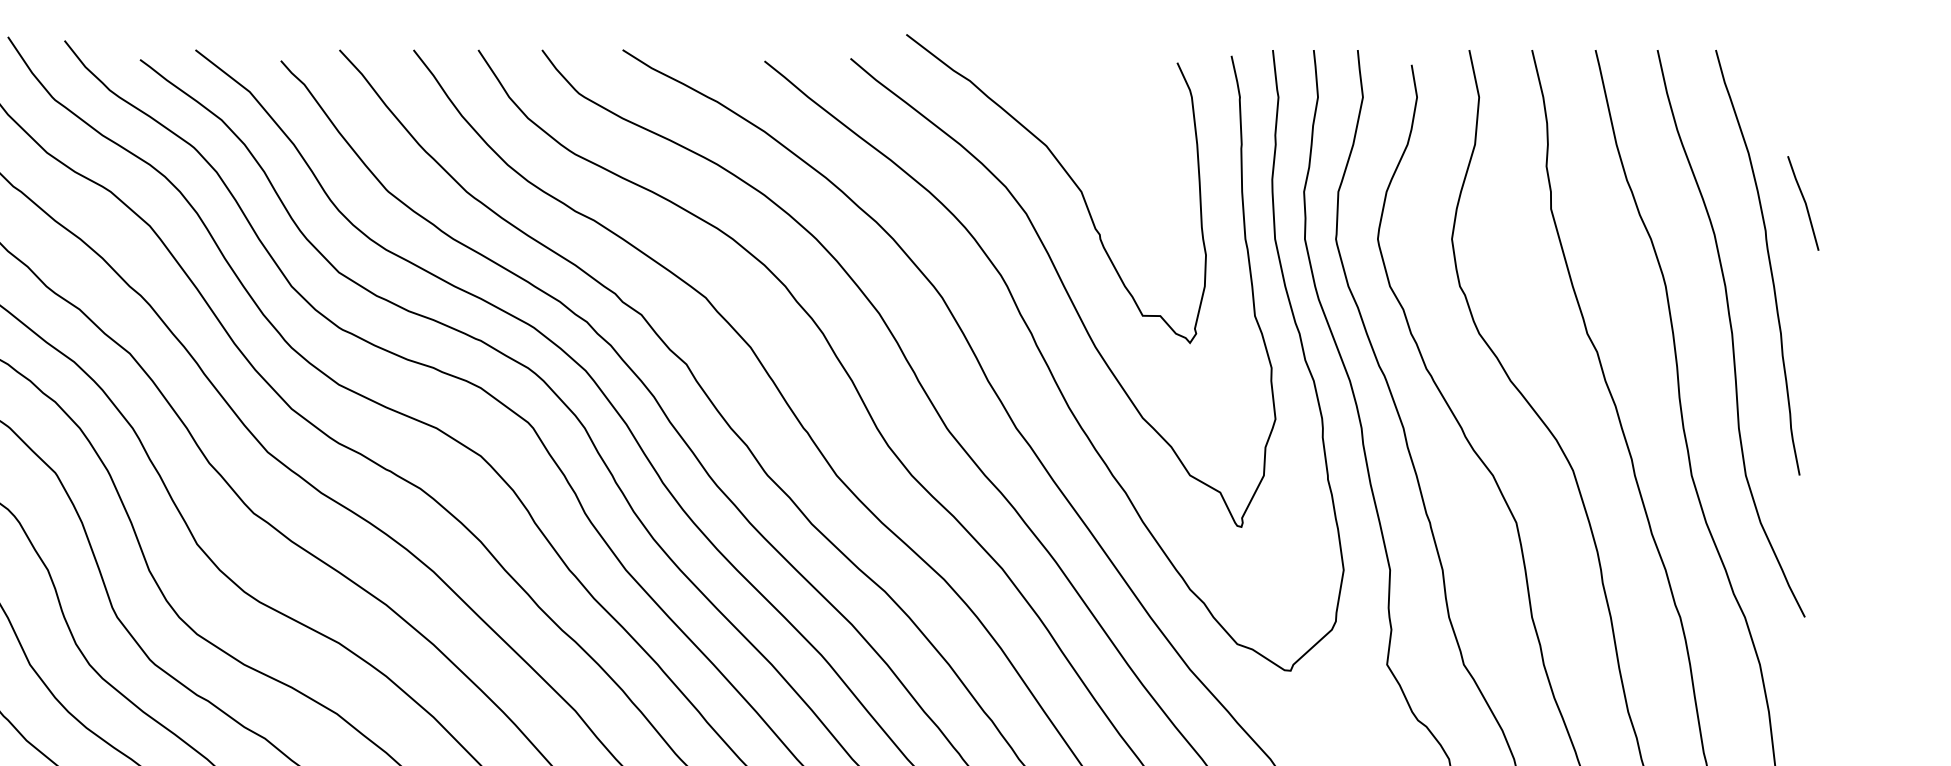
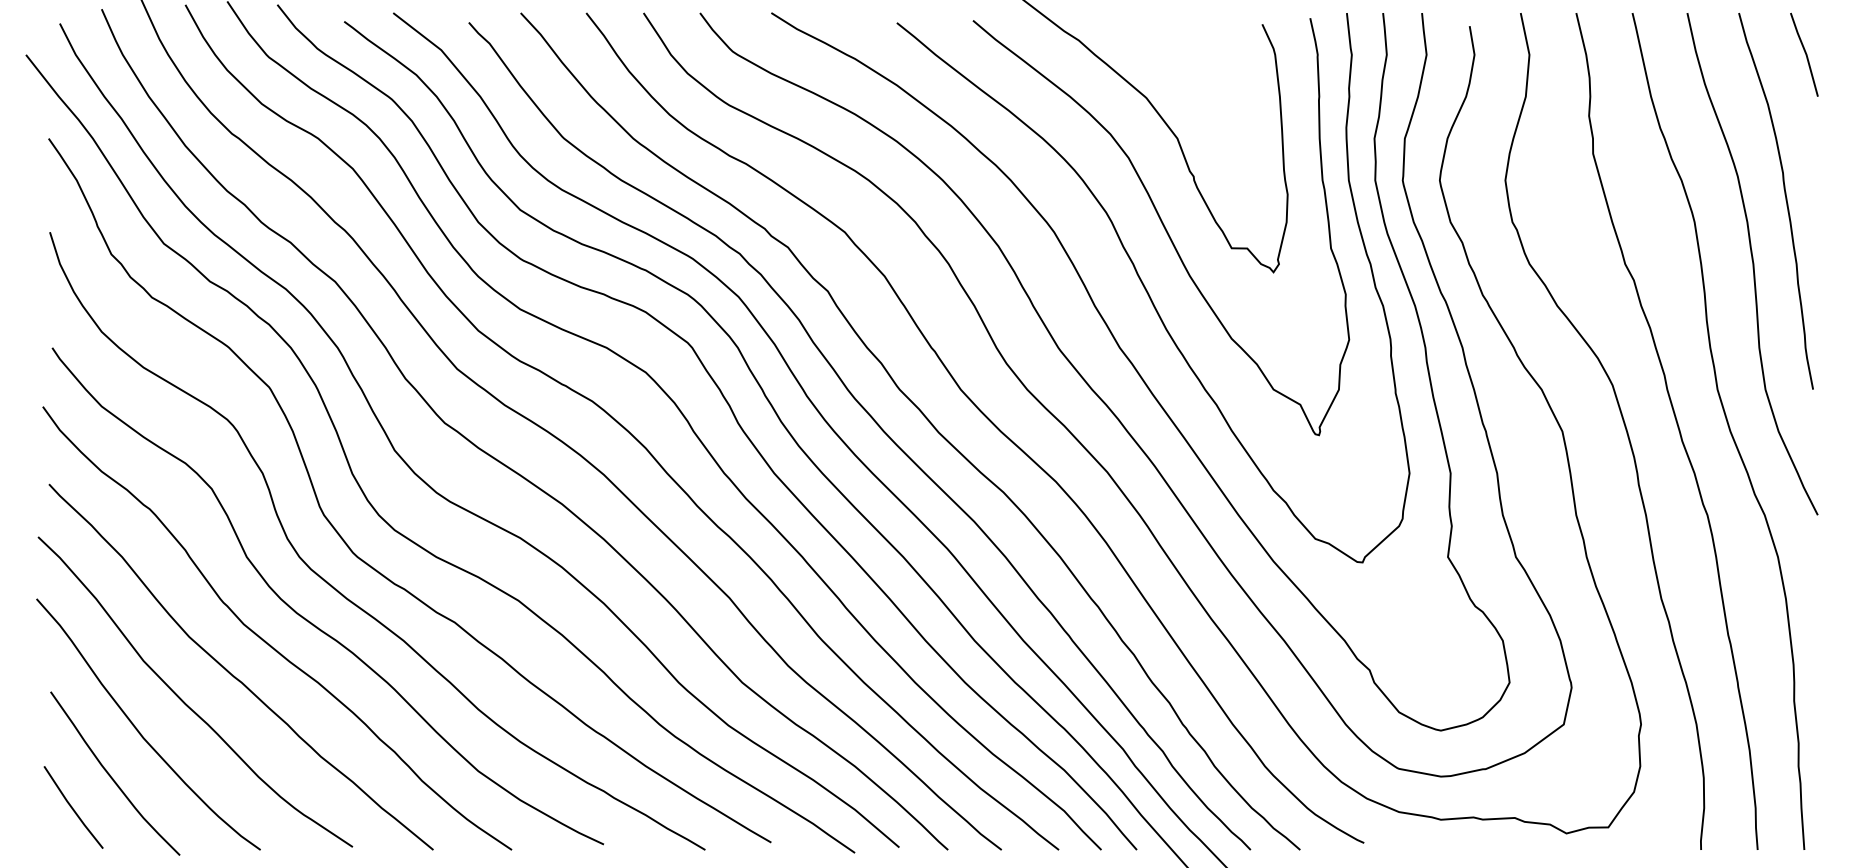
line: (1804, 203) -> (1805, 54), moved

